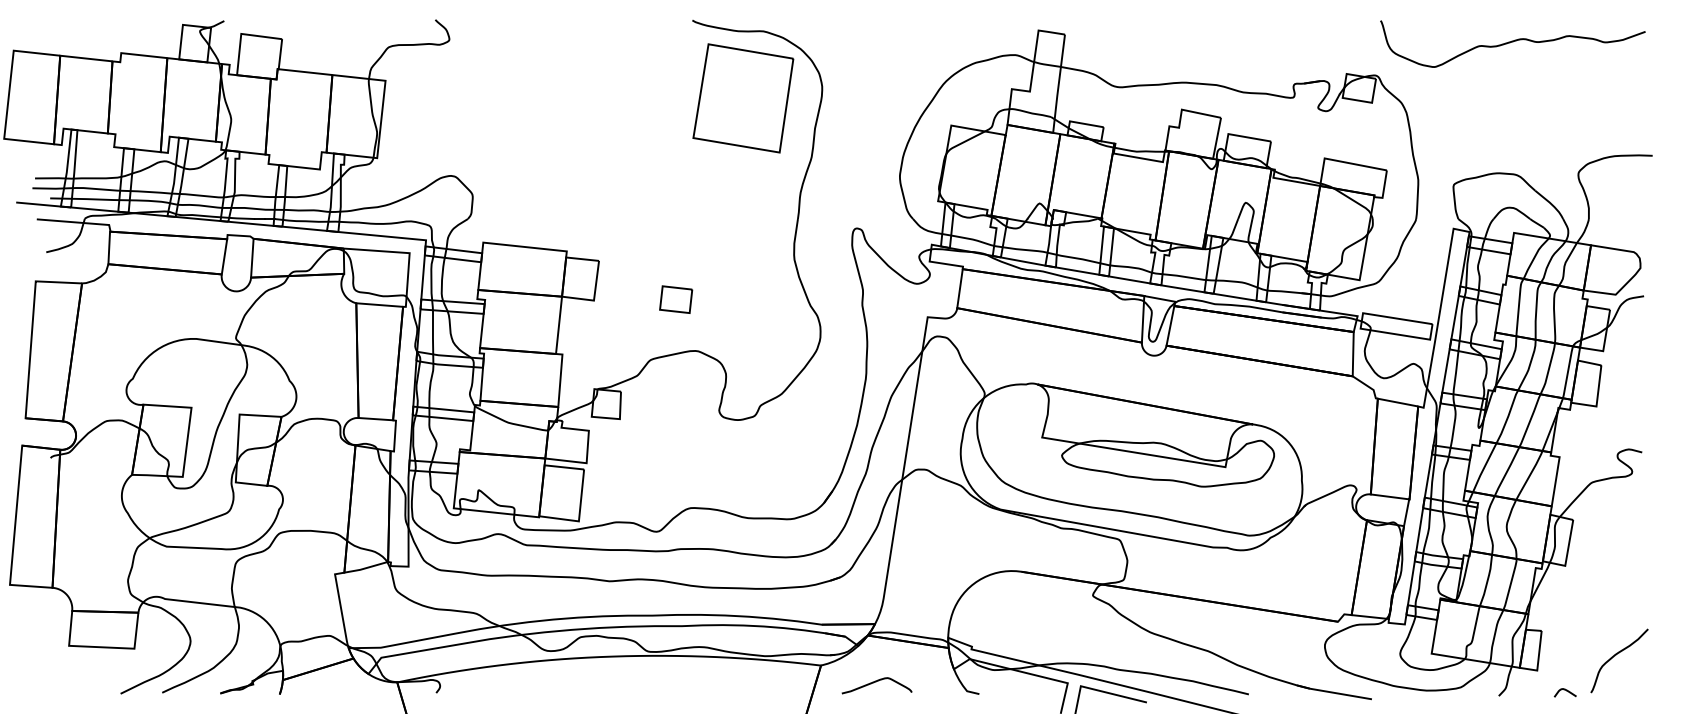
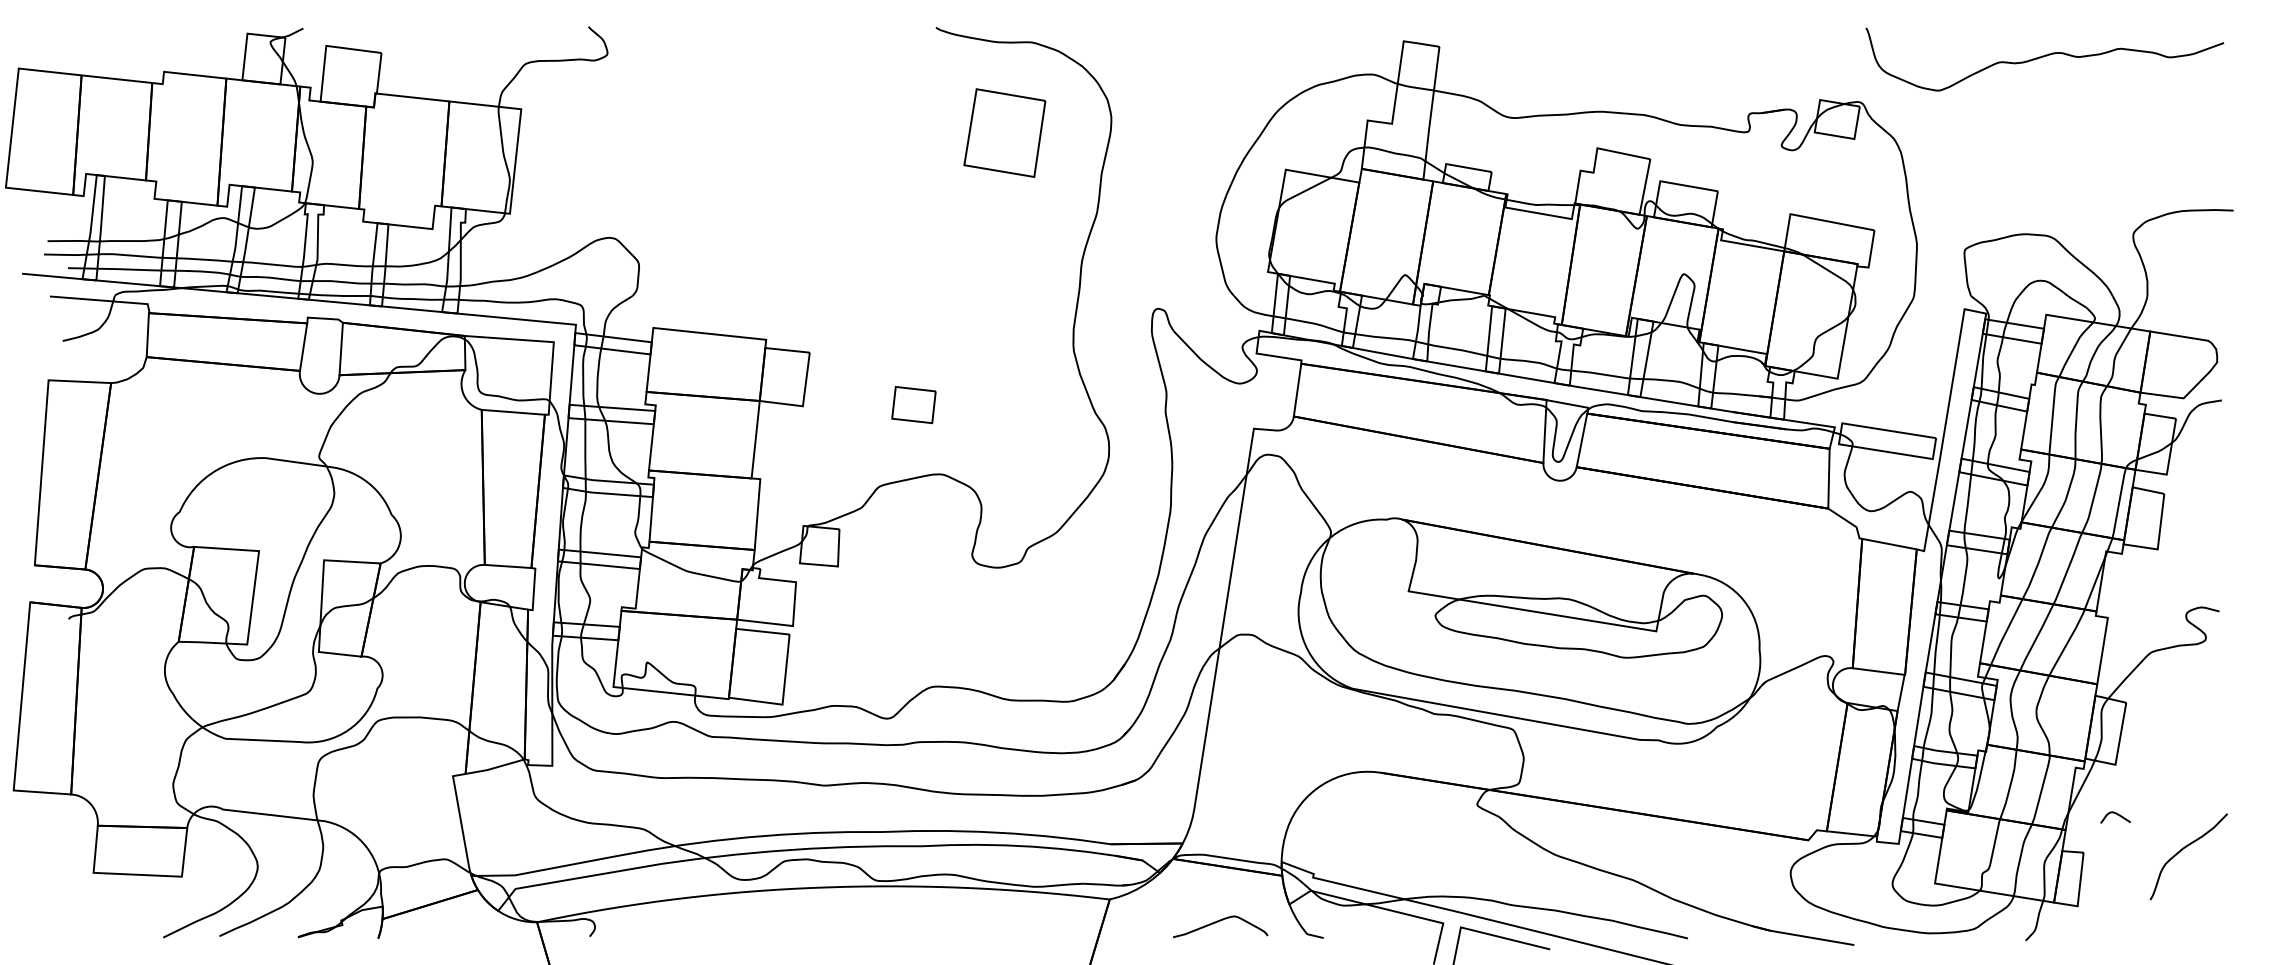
part: (743, 98) -> (1004, 133), size x0.6
curve: (1616, 655) -> (2184, 849), moved
curve: (876, 682) -> (1219, 922), moved
curve: (1564, 690) -> (2114, 814), moved

